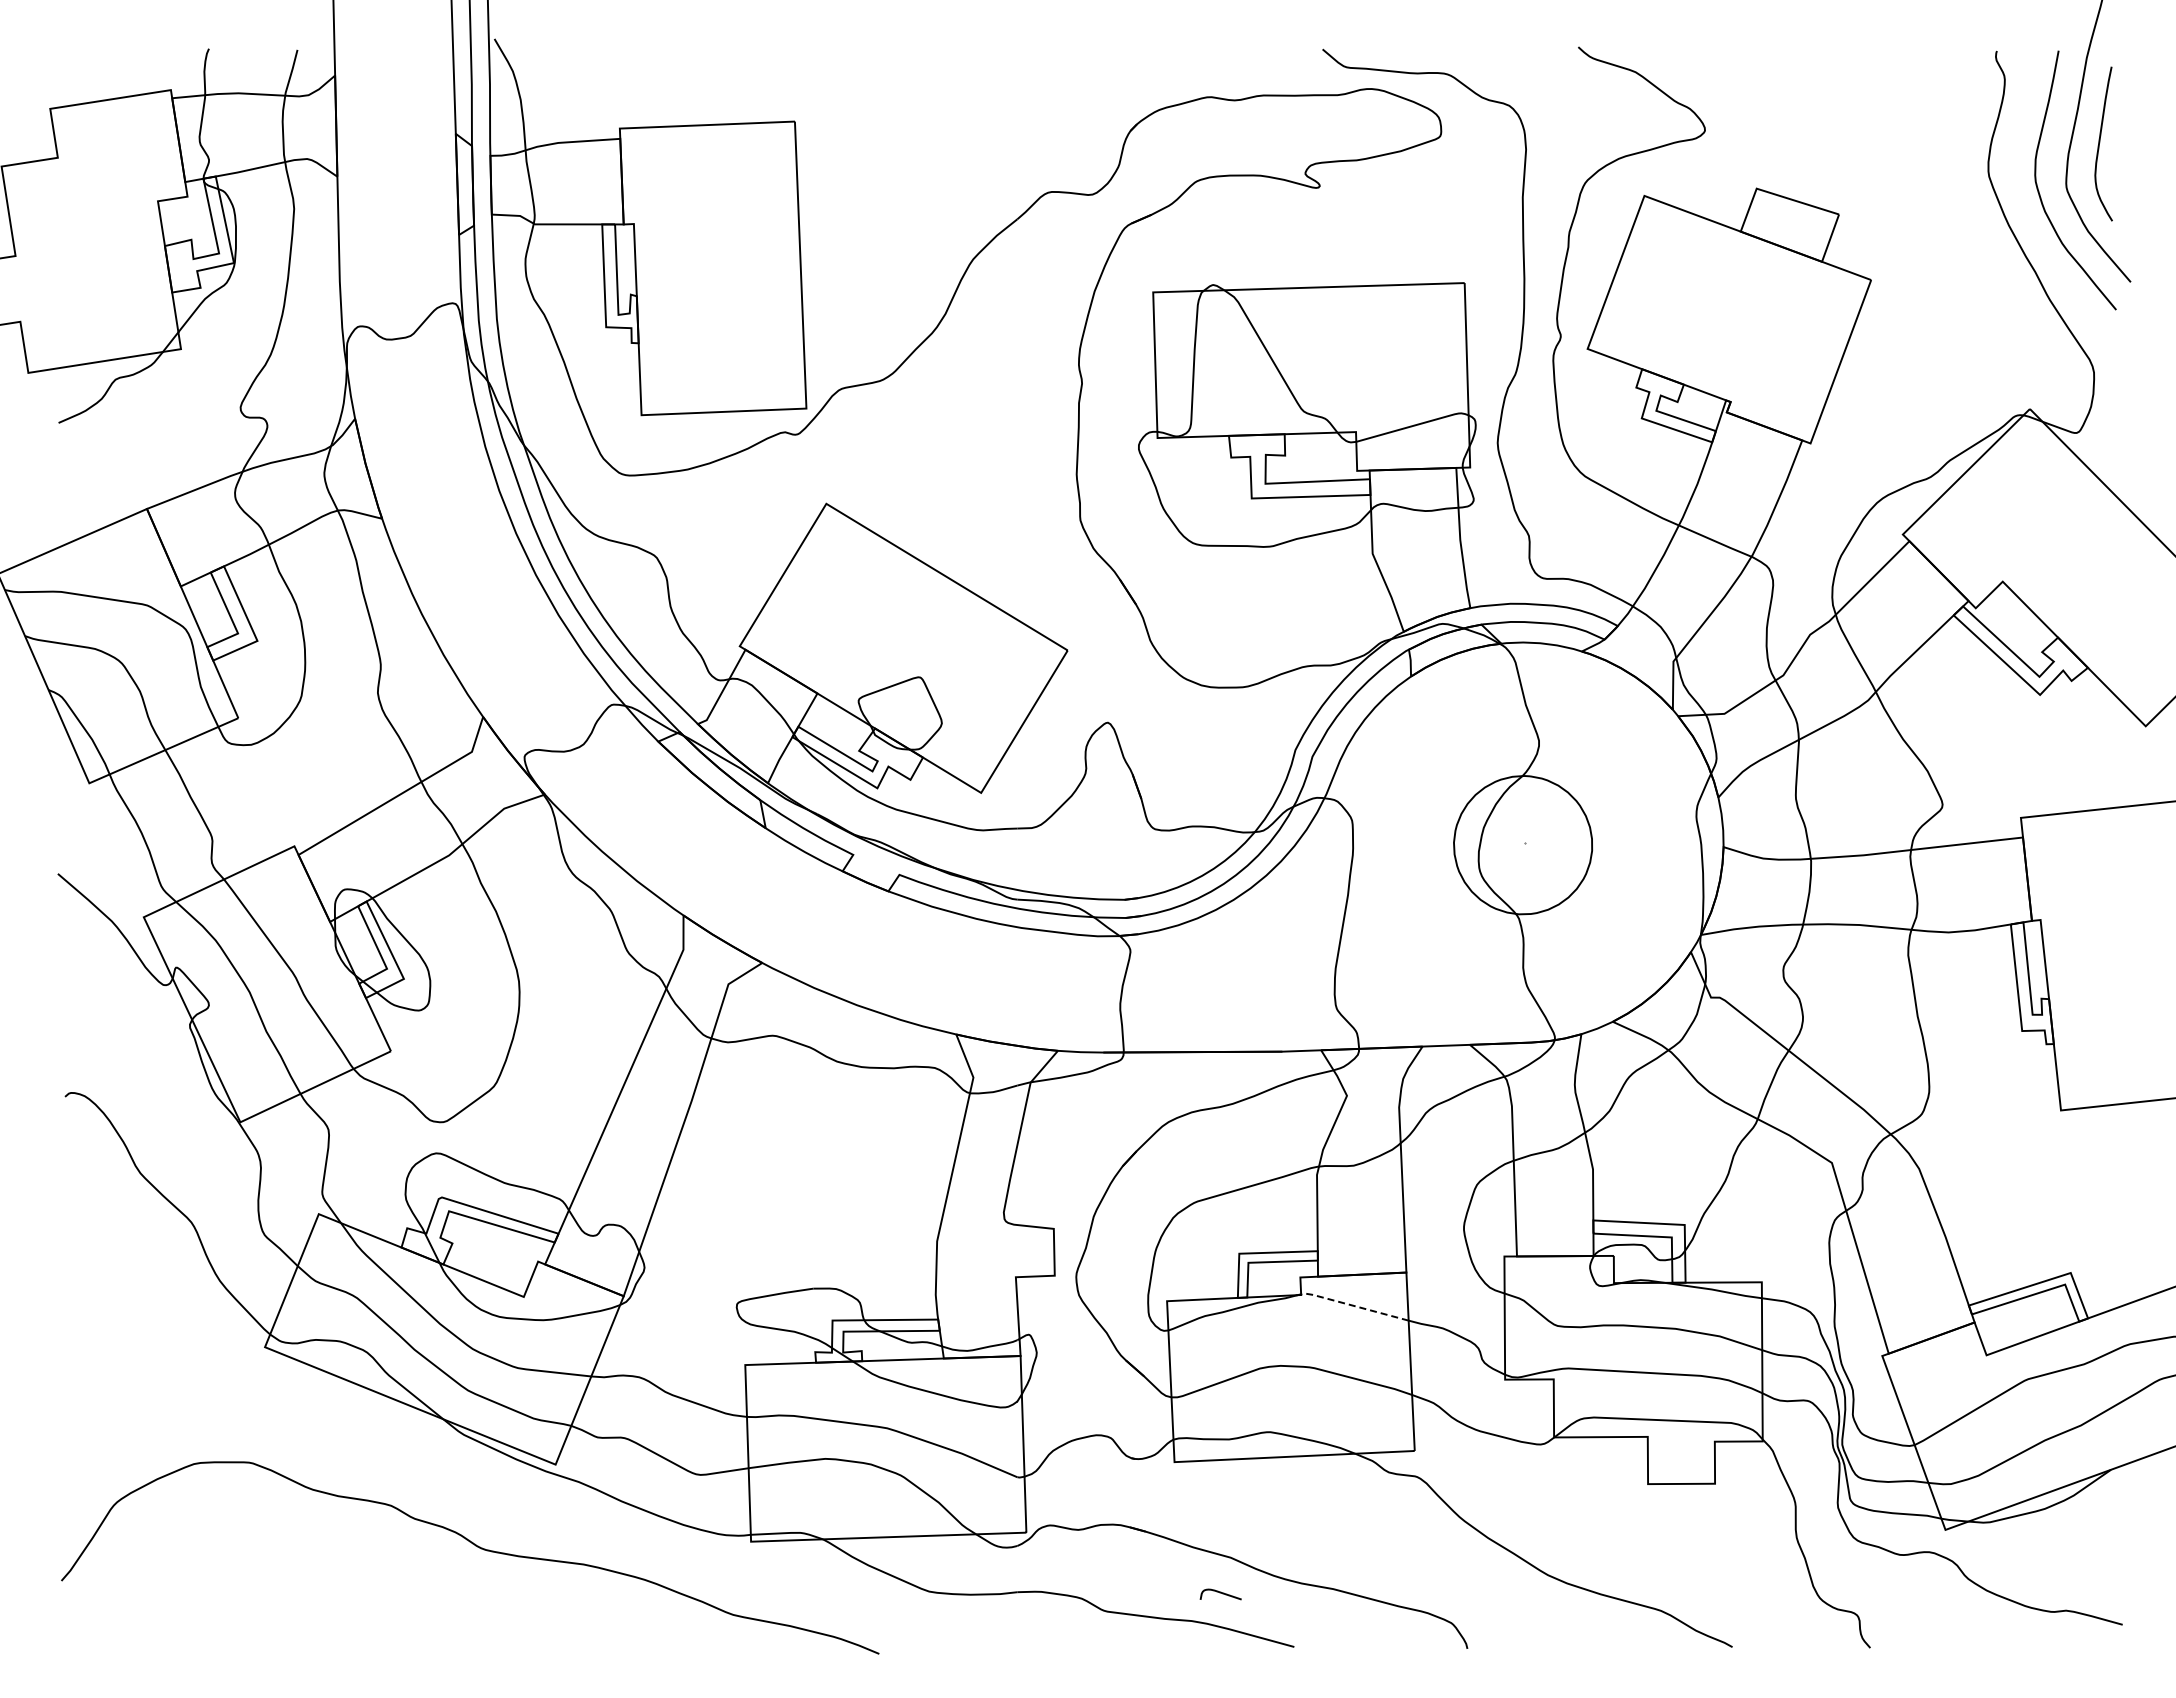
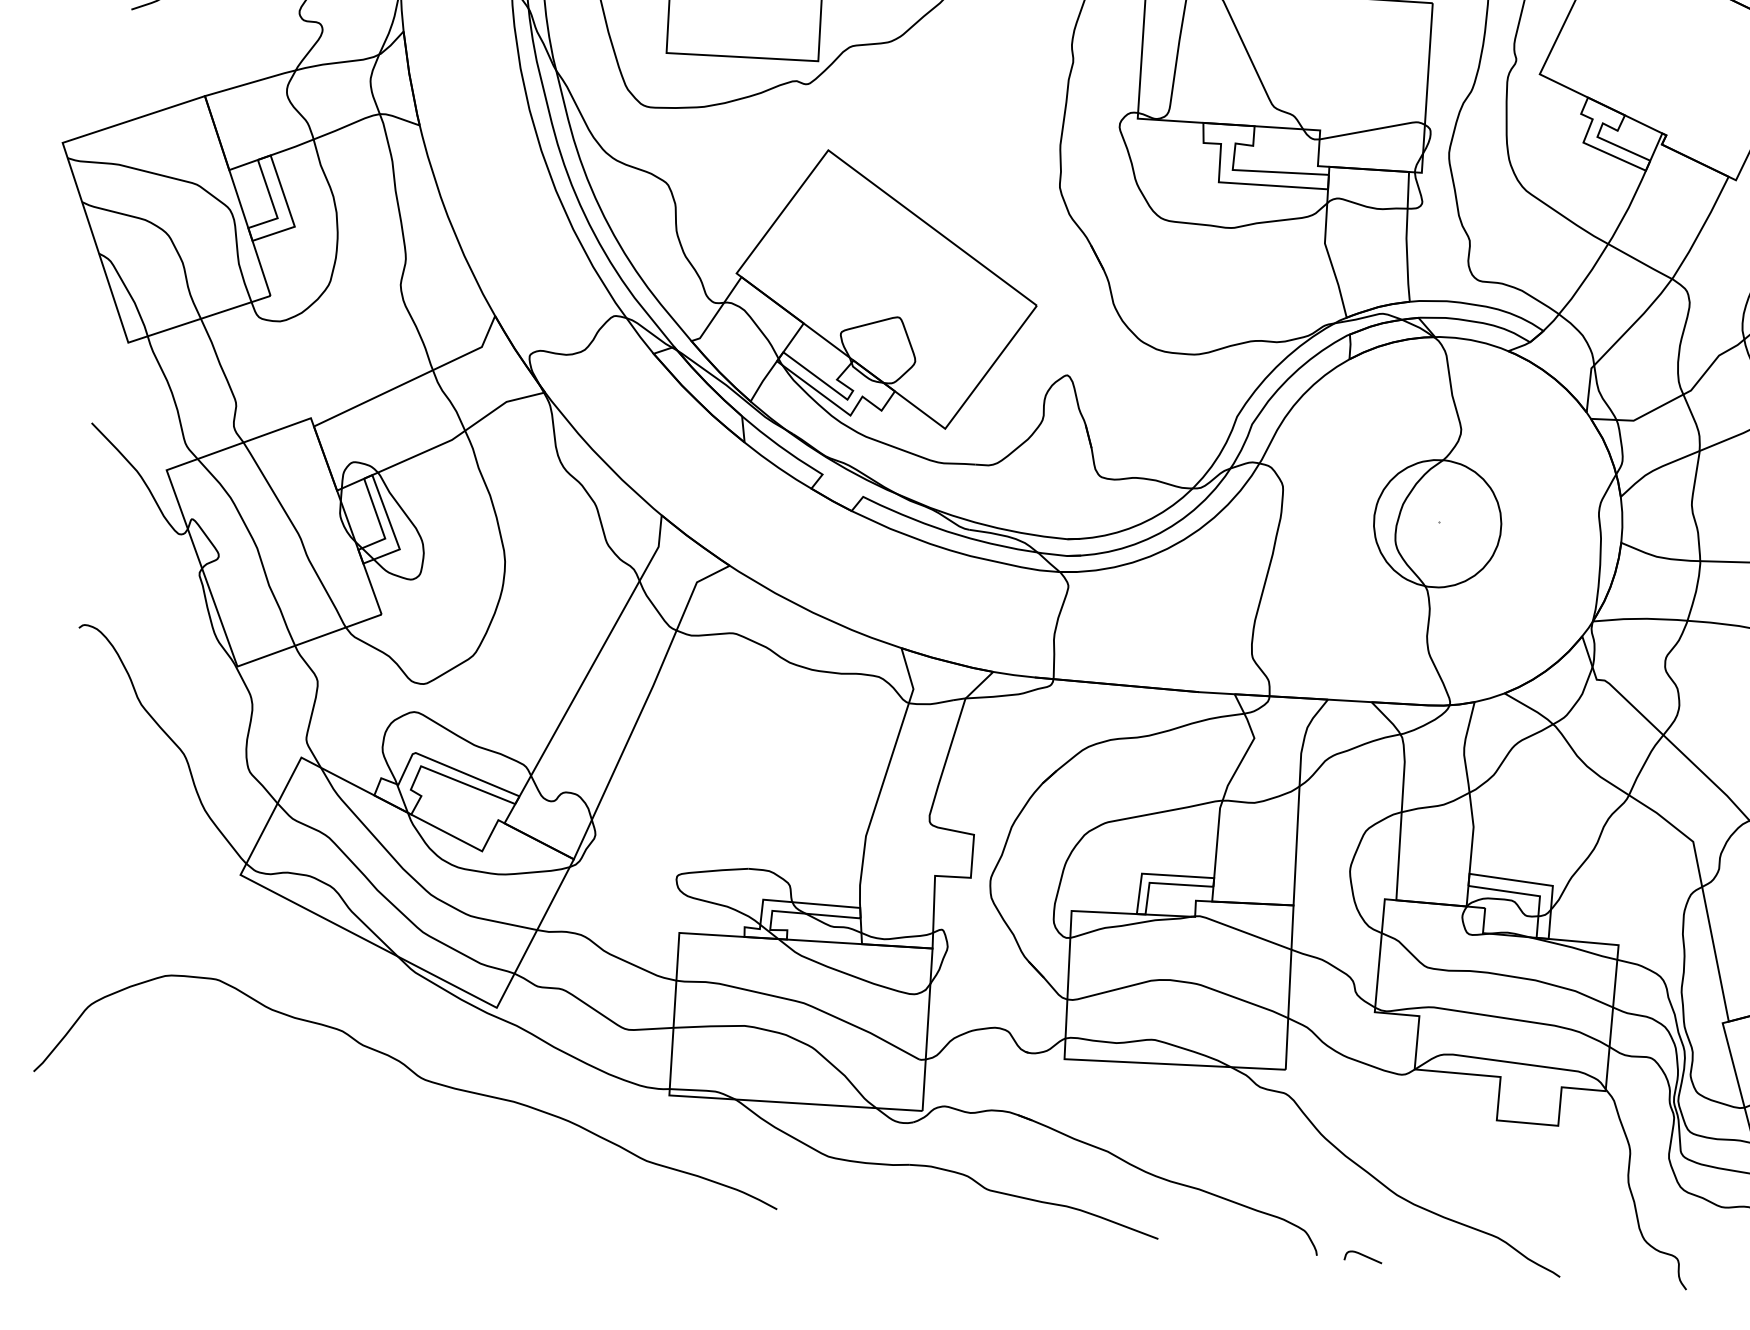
line: (1353, 1305) -> (1242, 931), dashed -> solid
curve: (1220, 1593) -> (1363, 1256), moved

